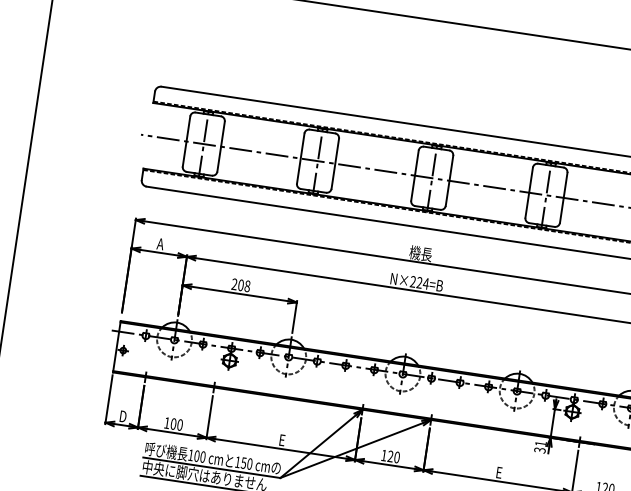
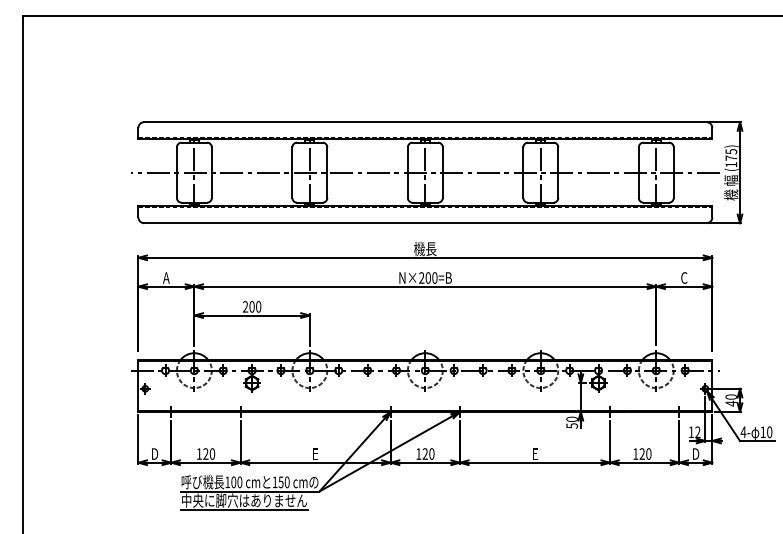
text: (422, 282) -> (431, 277), N×224=B -> N×200=B
text: (247, 286) -> (258, 307), 208 -> 200
text: (173, 423) -> (205, 453), 100 -> 120
text: (539, 446) -> (571, 422), 31 -> 50

